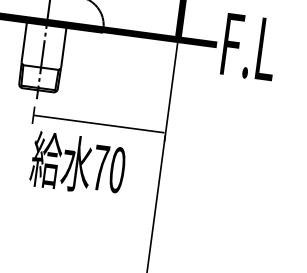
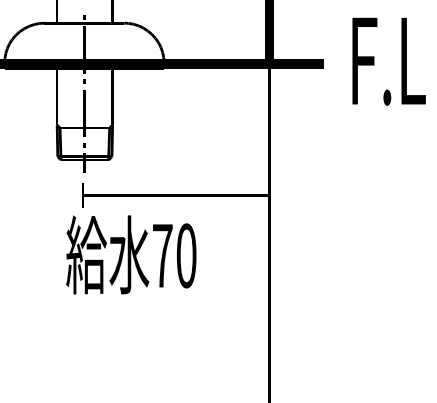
text: (249, 47) -> (388, 61), moved
text: (78, 163) -> (131, 254), moved

